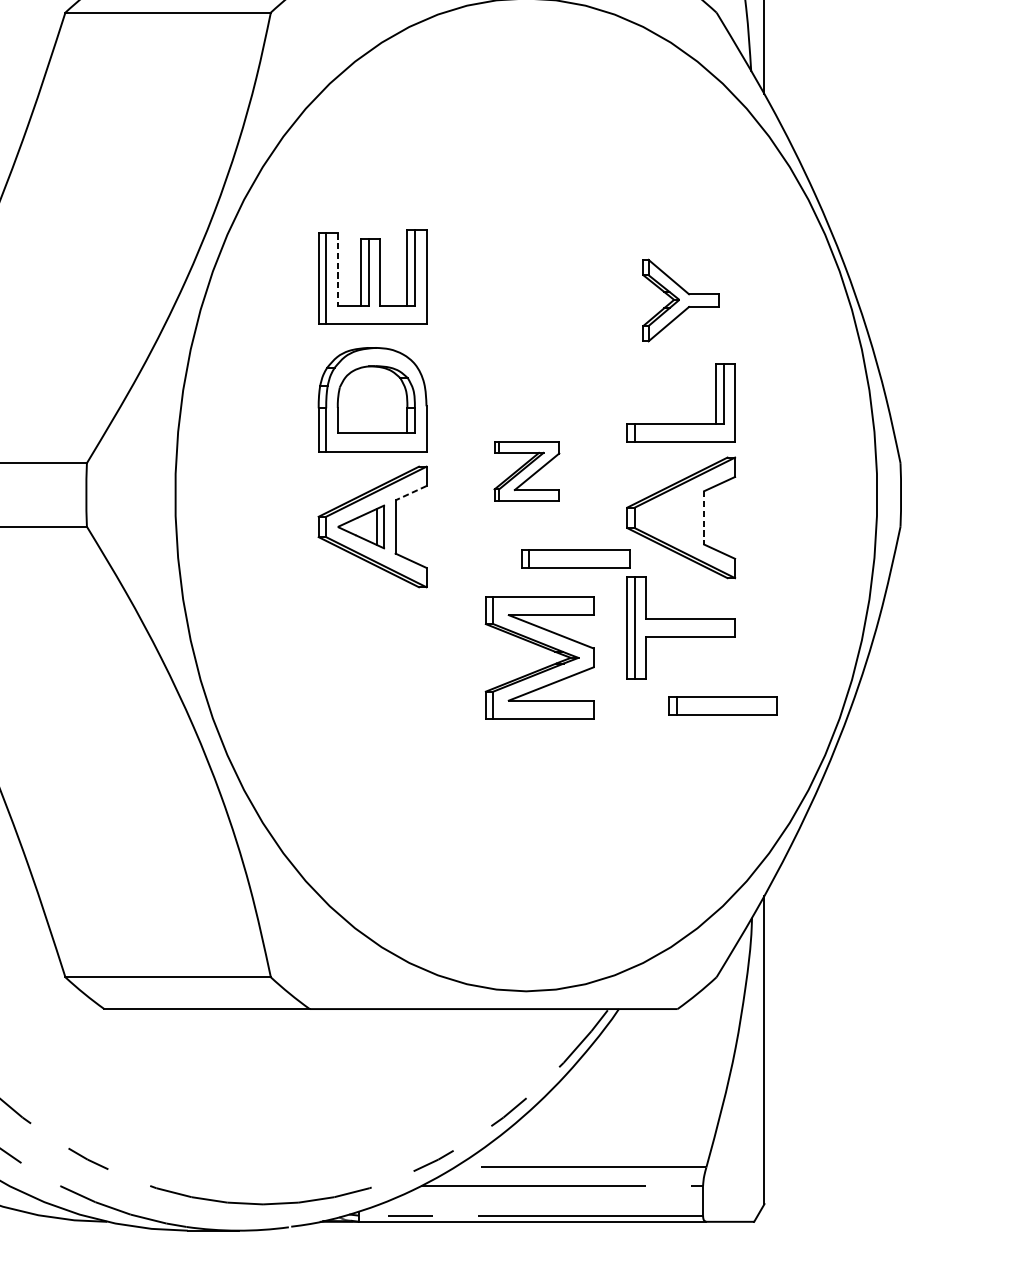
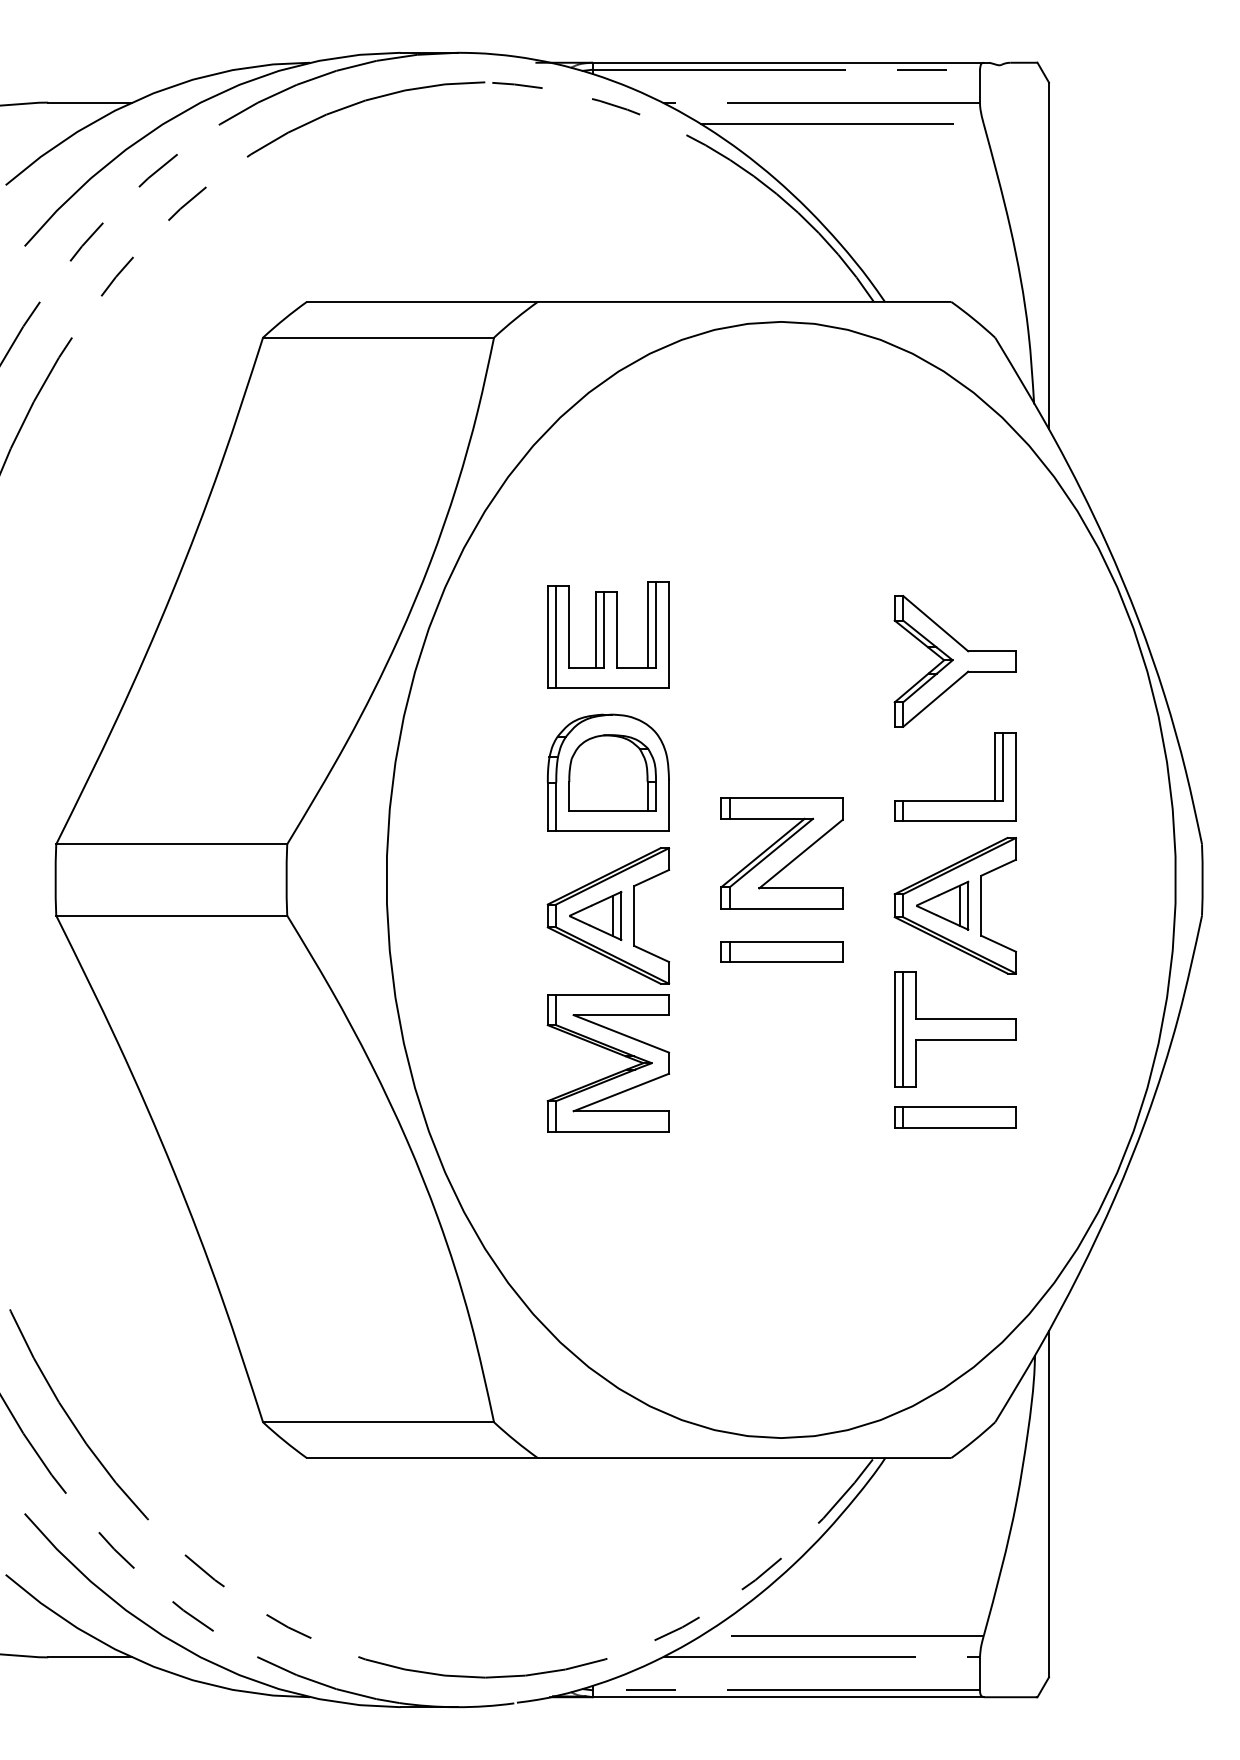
line: (337, 269) -> (569, 626), dashed -> solid
part: (680, 300) -> (954, 661), size x1.43
part: (526, 471) -> (781, 853), size x1.67
line: (410, 493) -> (651, 878), dashed -> solid
part: (669, 517) -> (942, 905), added
line: (704, 517) -> (981, 905), dashed -> solid
part: (575, 558) -> (781, 951), moved
part: (544, 667) -> (613, 1073), moved
part: (723, 706) -> (955, 1117), moved

